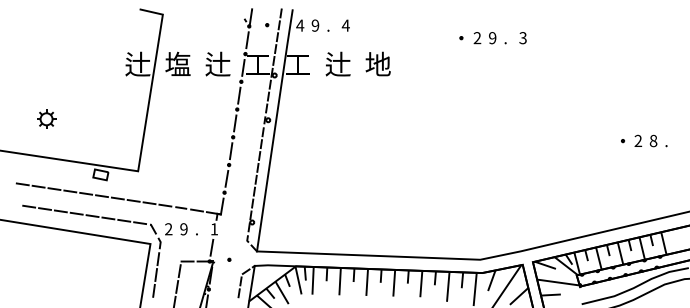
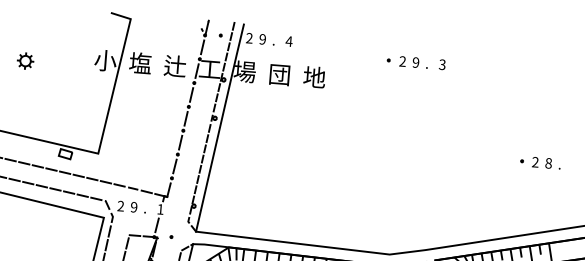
text: (300, 25) -> (249, 38), 4 -> 2
text: (137, 63) -> (105, 59), 辻 -> 小
text: (337, 63) -> (279, 73), 辻 -> 団
text: (297, 64) -> (244, 71), 工 -> 場
part: (46, 118) -> (25, 60), moved

